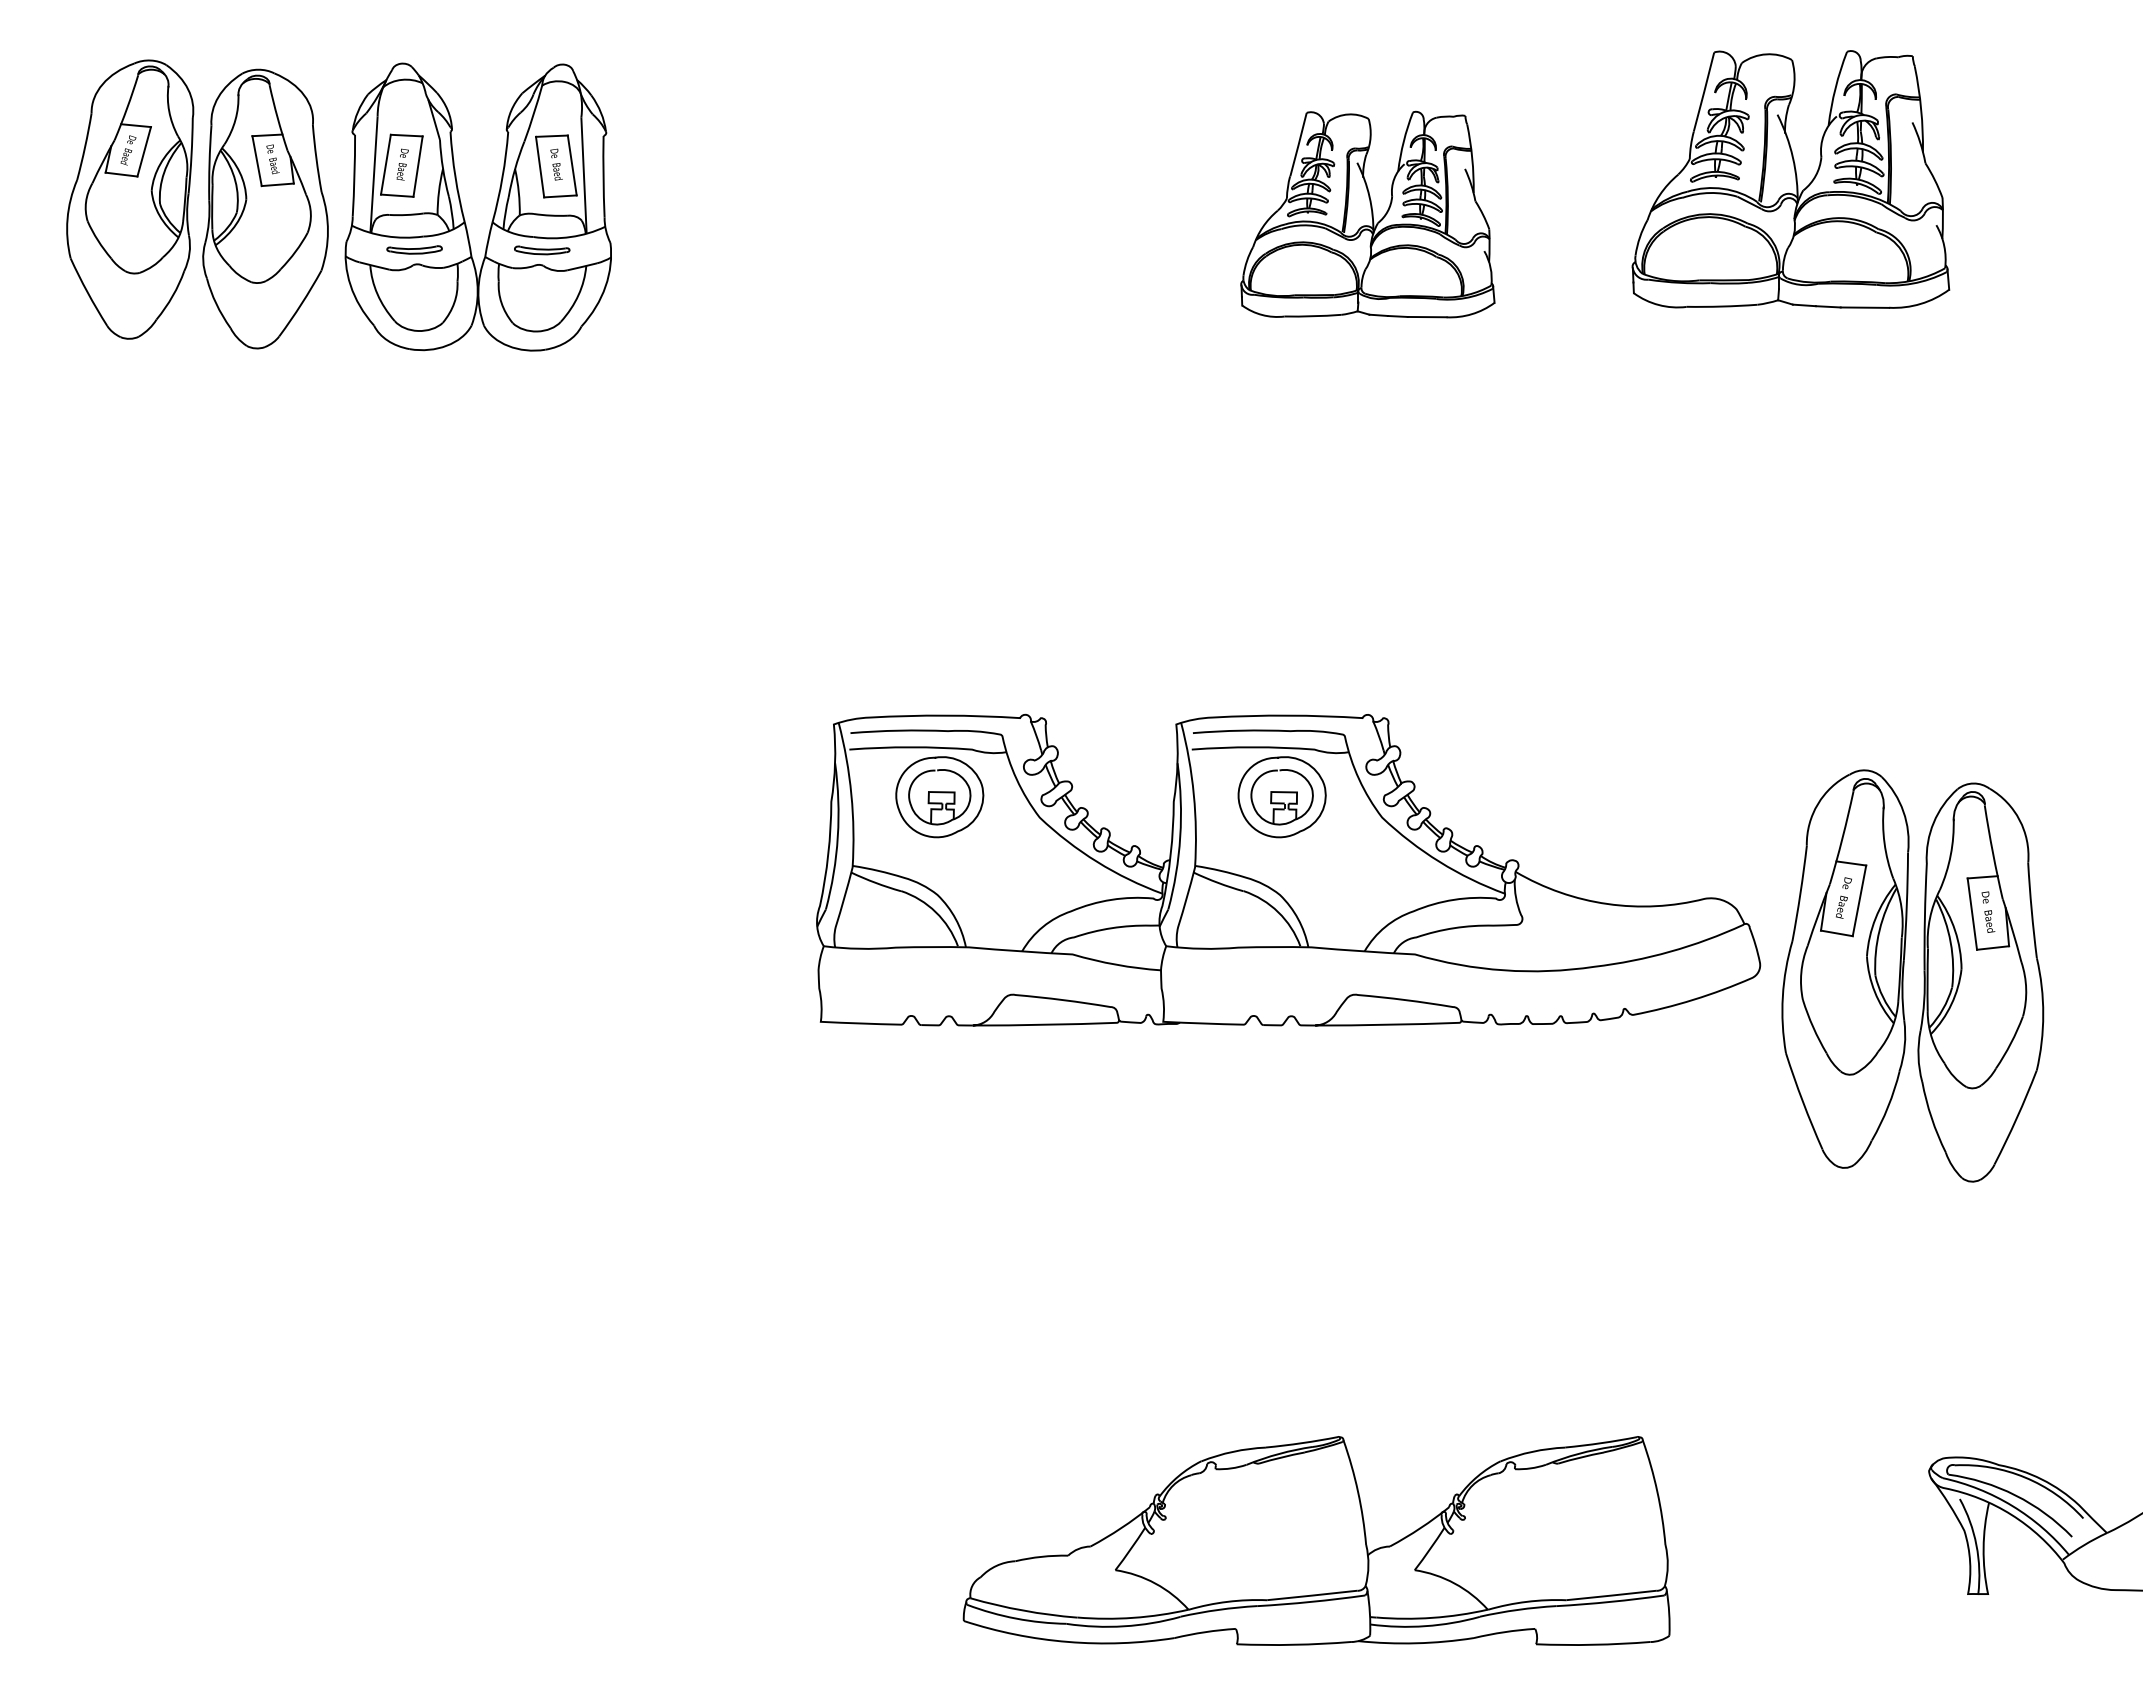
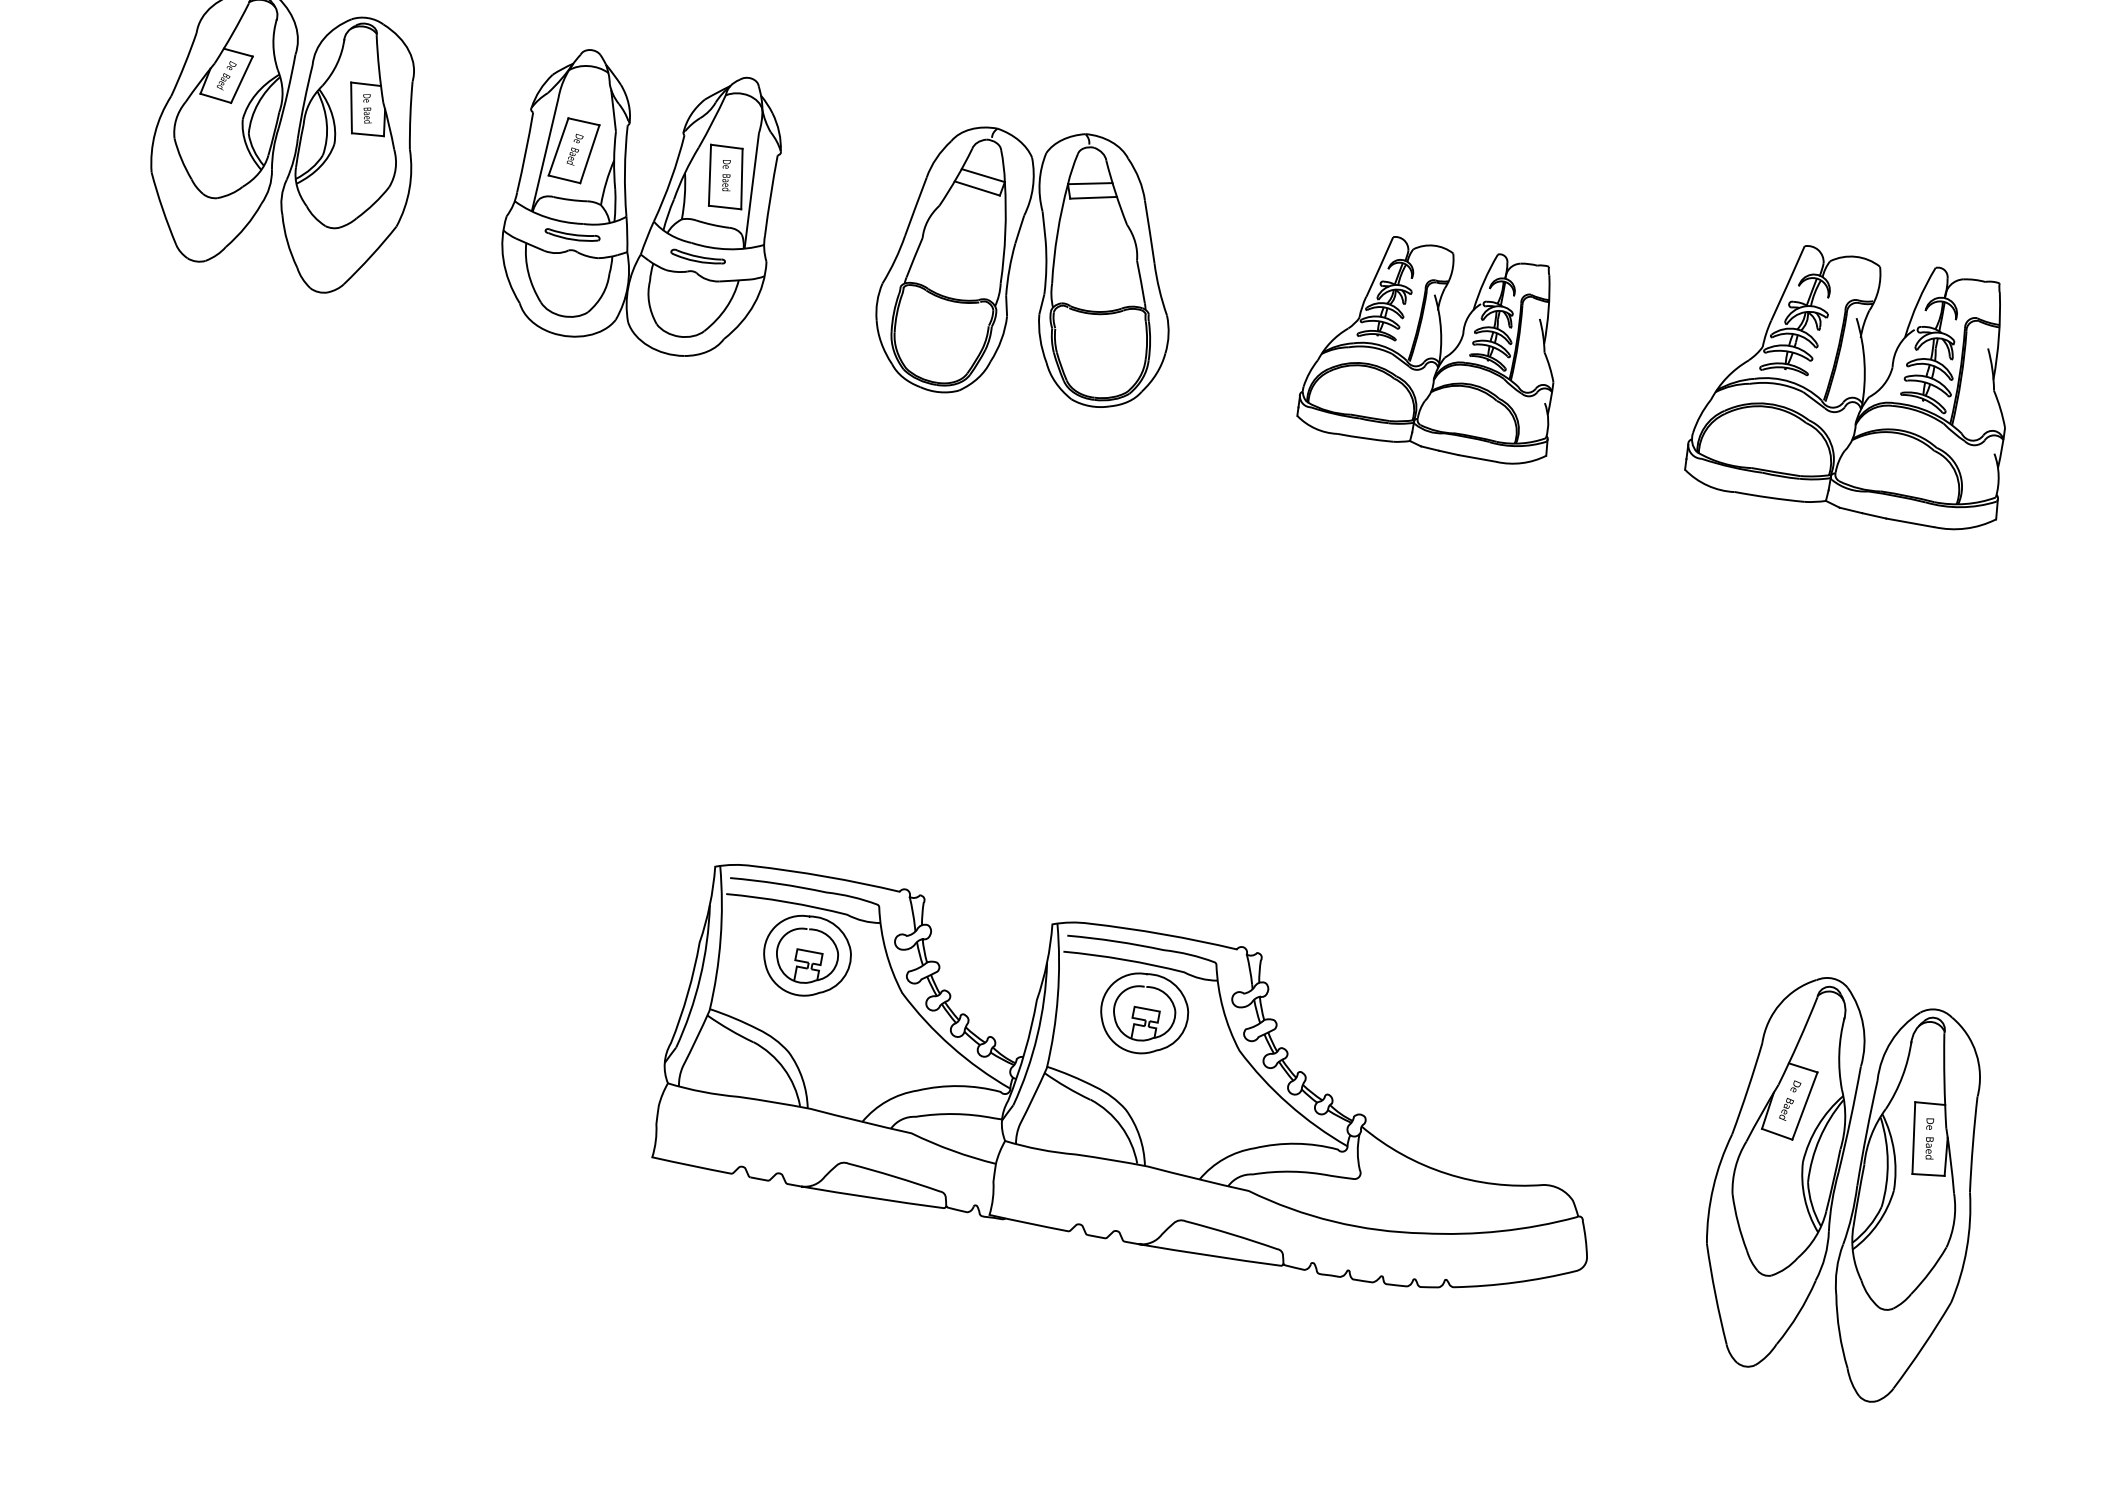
part: (968, 202) -> (1045, 268), added
part: (462, 207) -> (626, 201), moved
part: (1288, 869) -> (1138, 1086), moved

